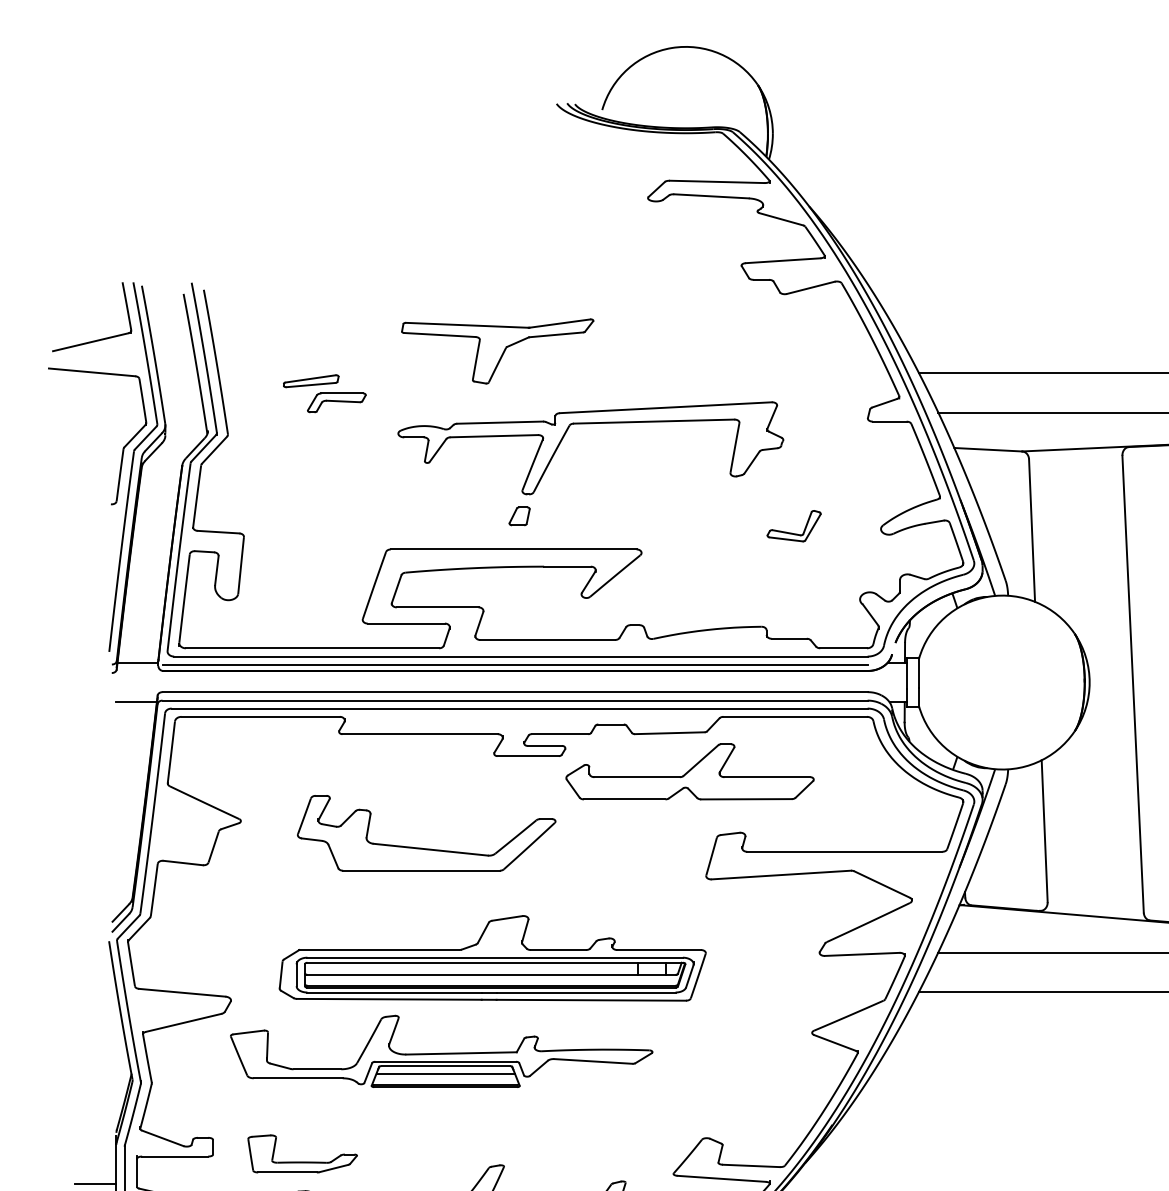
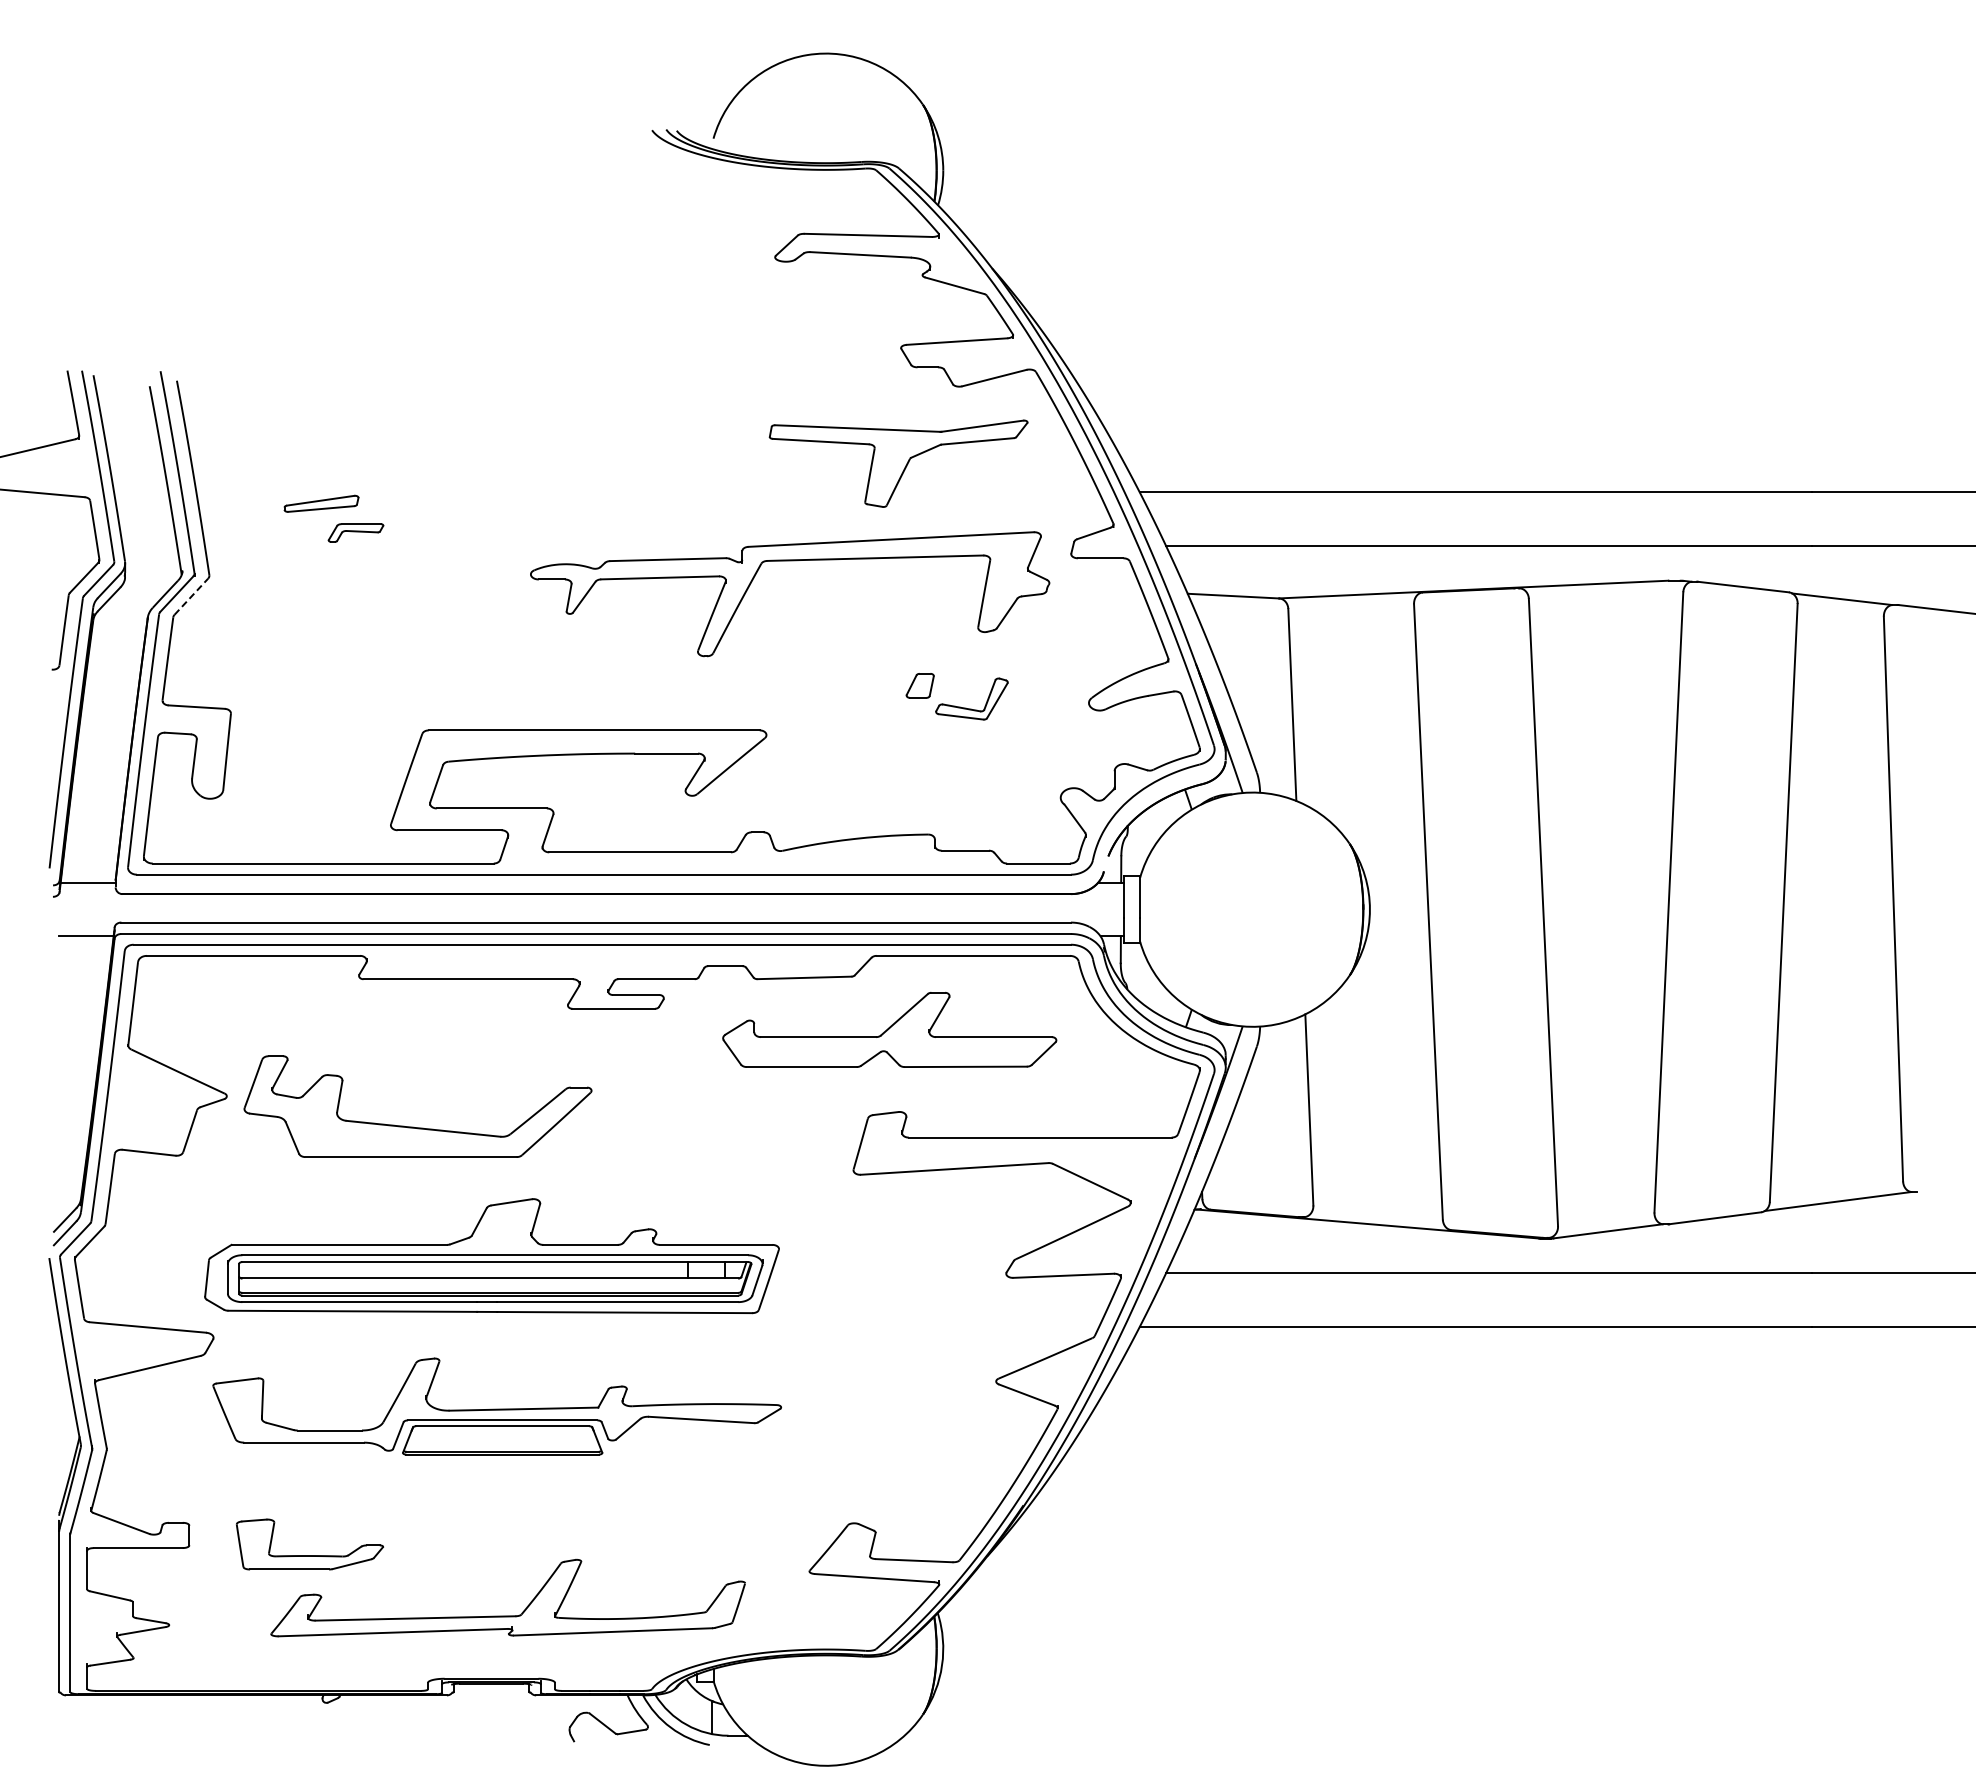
part: (497, 351) -> (898, 463), moved
part: (336, 402) -> (355, 532), size x0.7
part: (591, 424) -> (790, 561), moved
line: (214, 450) -> (191, 596), solid -> dashed
part: (519, 516) -> (919, 685), moved
line: (515, 664) -> (596, 885), removed
part: (689, 771) -> (889, 1029), moved
part: (423, 848) -> (413, 1126), moved
part: (492, 958) -> (491, 1256), moved
line: (445, 1073) -> (502, 1436), removed
line: (95, 1183) -> (31, 1584), removed

